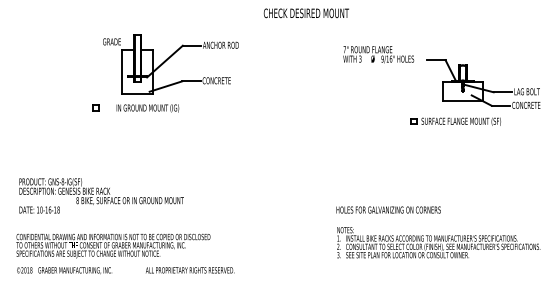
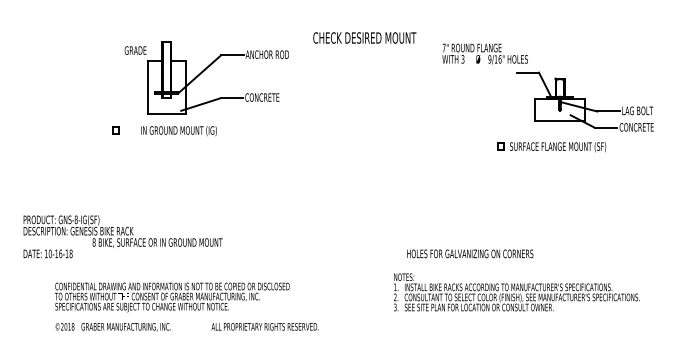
text: (306, 12) -> (364, 37), moved
text: (378, 54) -> (484, 53), moved
text: (438, 242) -> (516, 292), moved
text: (125, 253) -> (186, 306), moved

